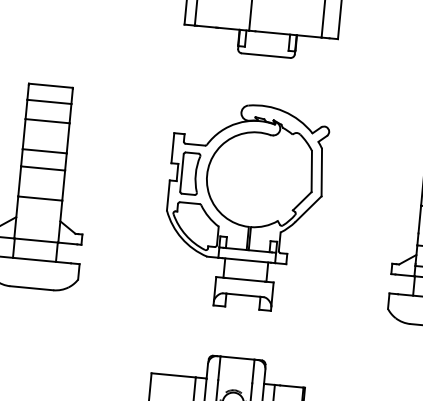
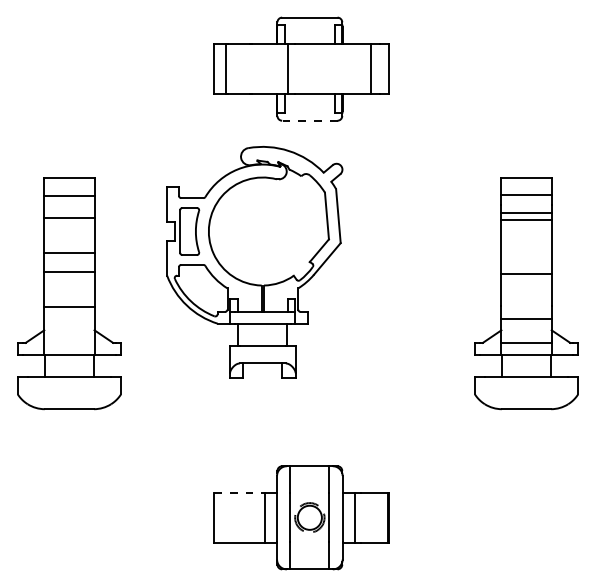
line: (265, 55) -> (309, 120), solid -> dashed
part: (244, 206) -> (254, 262), moved
line: (173, 375) -> (239, 492), solid -> dashed

